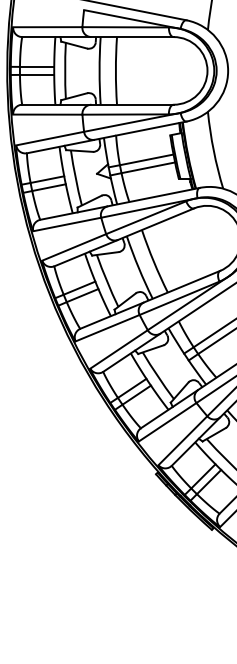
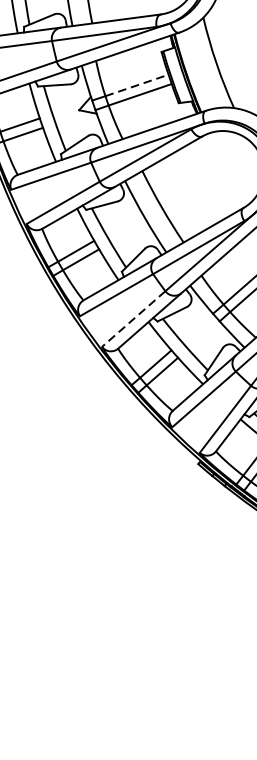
line: (147, 159) -> (137, 84), solid -> dashed
line: (119, 349) -> (134, 319), solid -> dashed

